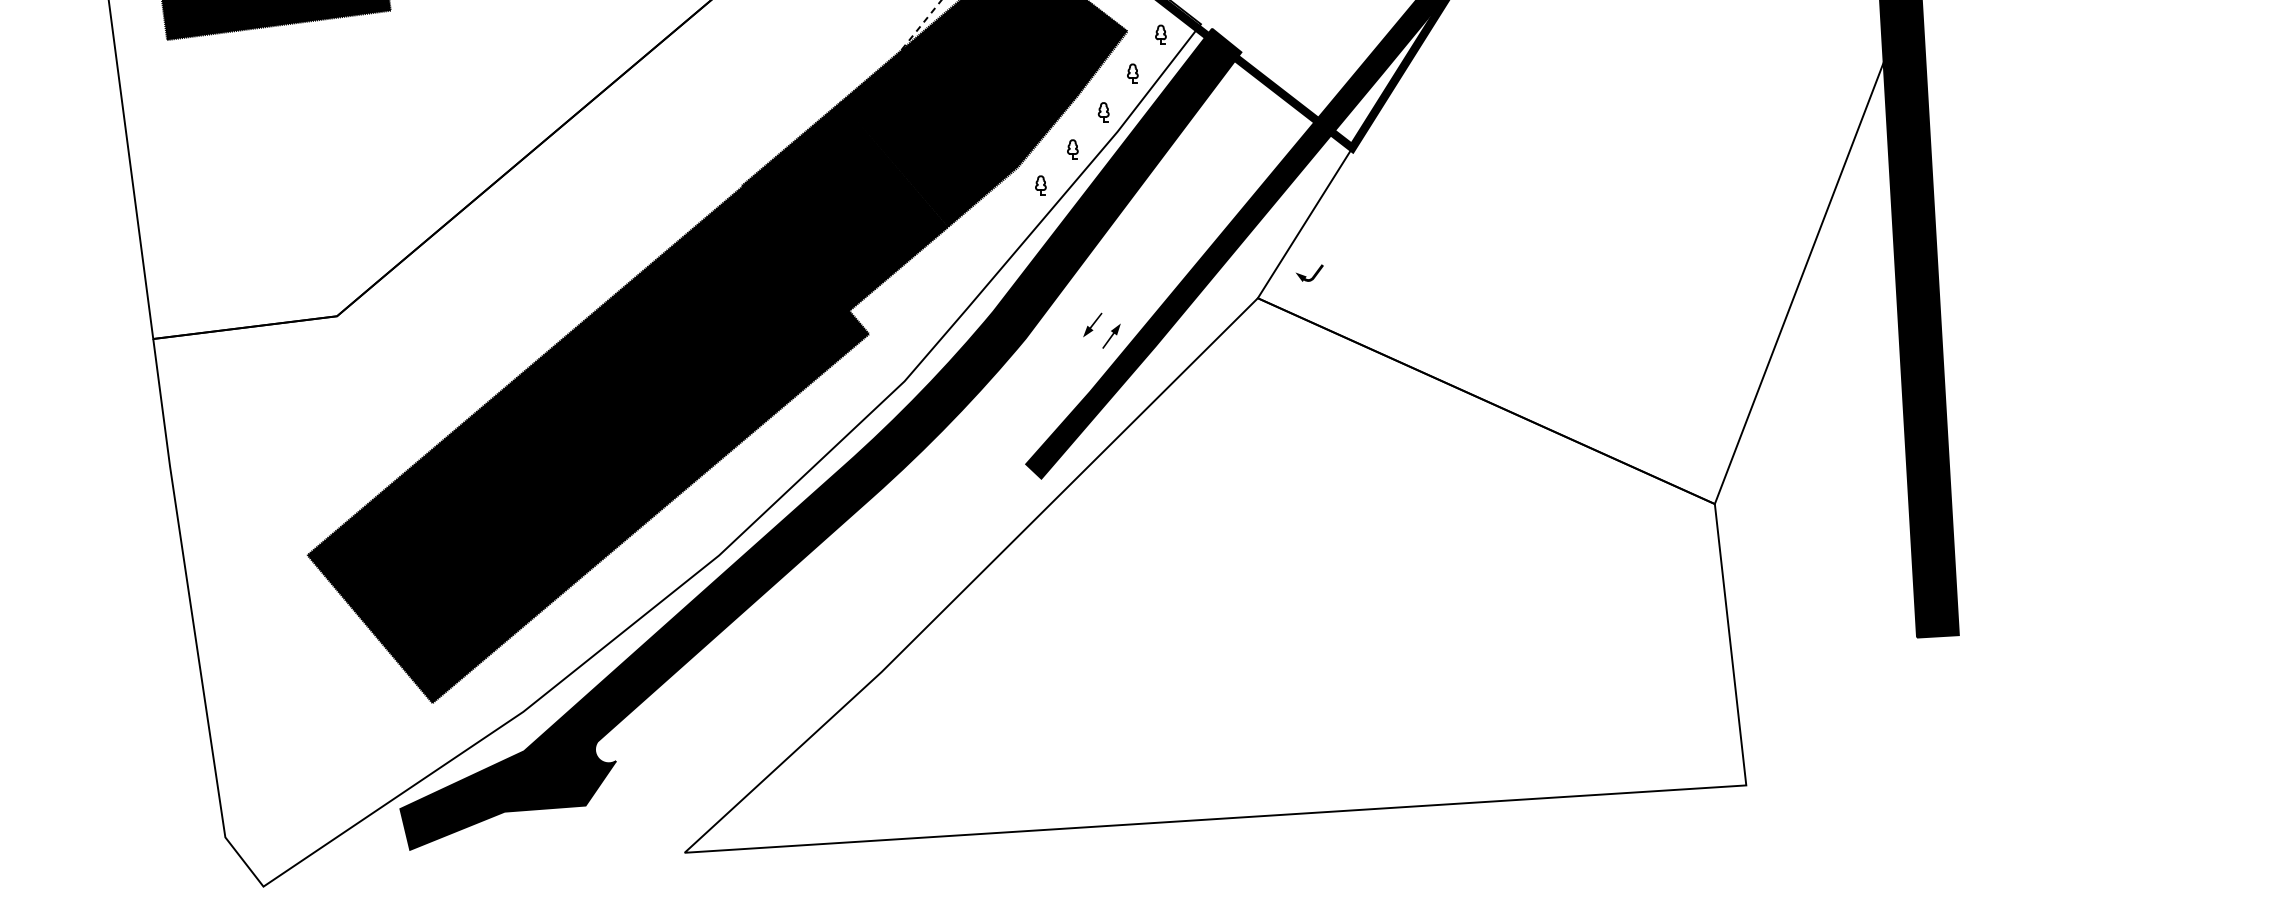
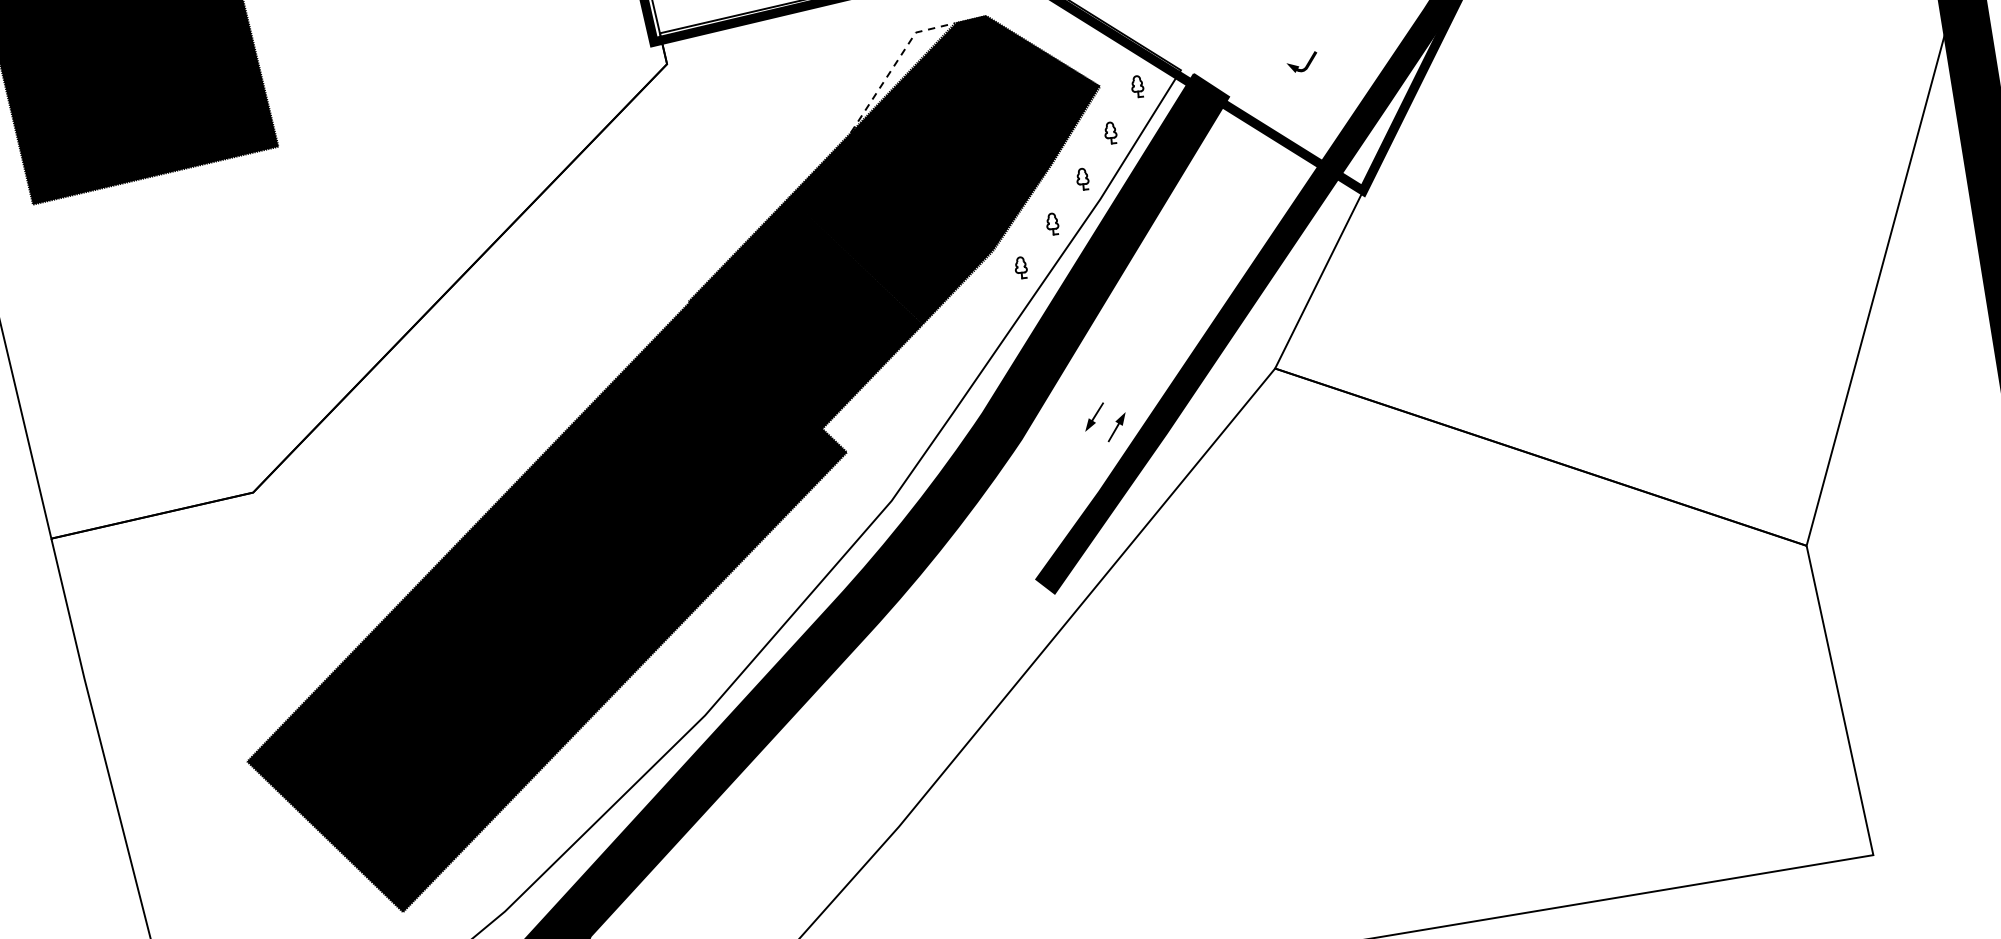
part: (1309, 272) -> (1302, 61), moved

